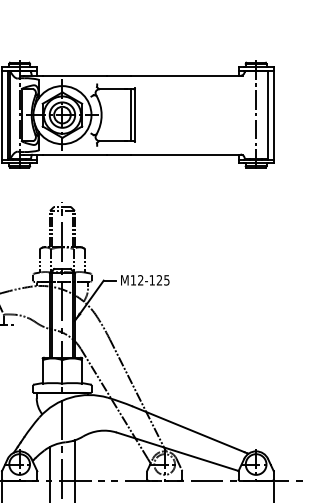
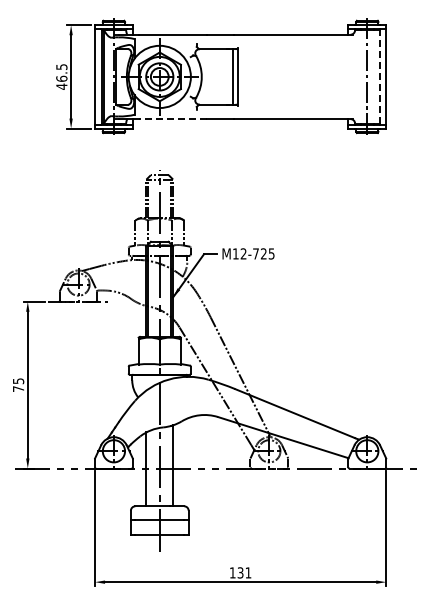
line: (267, 114) -> (379, 76), solid -> dashed
line: (74, 154) -> (172, 119), solid -> dashed
text: (151, 279) -> (255, 253), M12-125 -> M12-725

